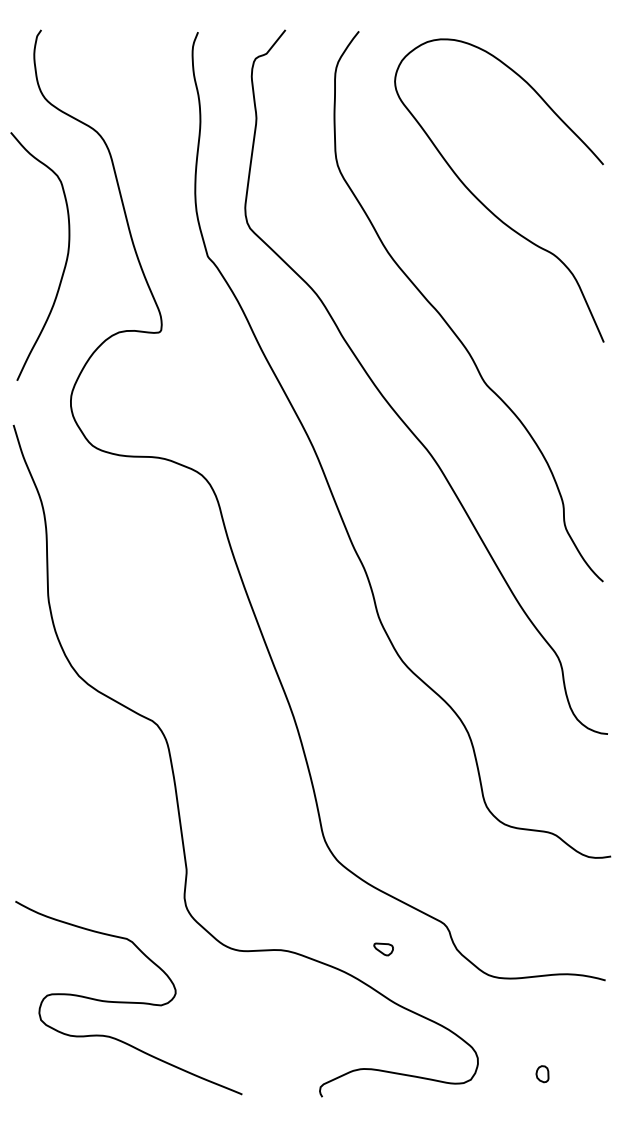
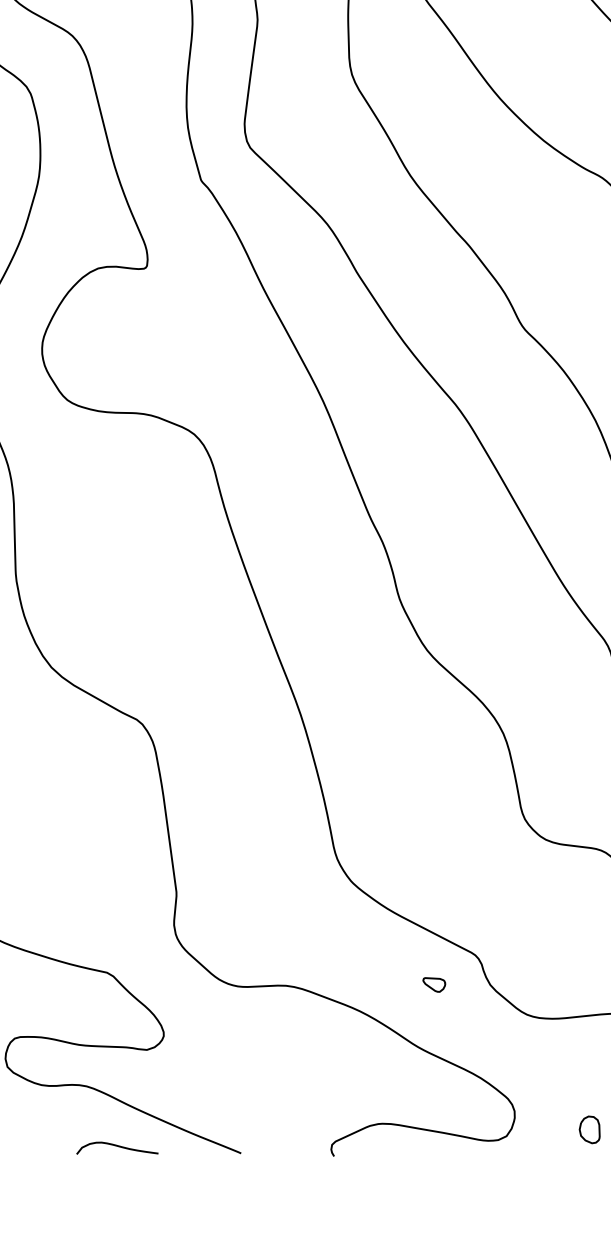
part: (383, 949) -> (434, 985), moved
part: (542, 1073) -> (589, 1128), size x1.43
curve: (135, 1088) -> (117, 1146), added

